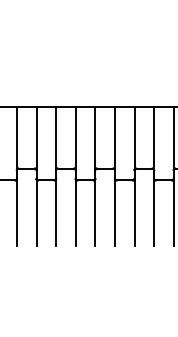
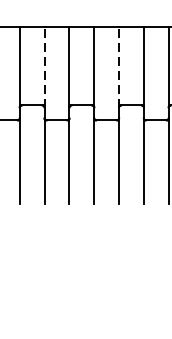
line: (36, 138) -> (44, 67), solid -> dashed
line: (95, 138) -> (119, 67), solid -> dashed

